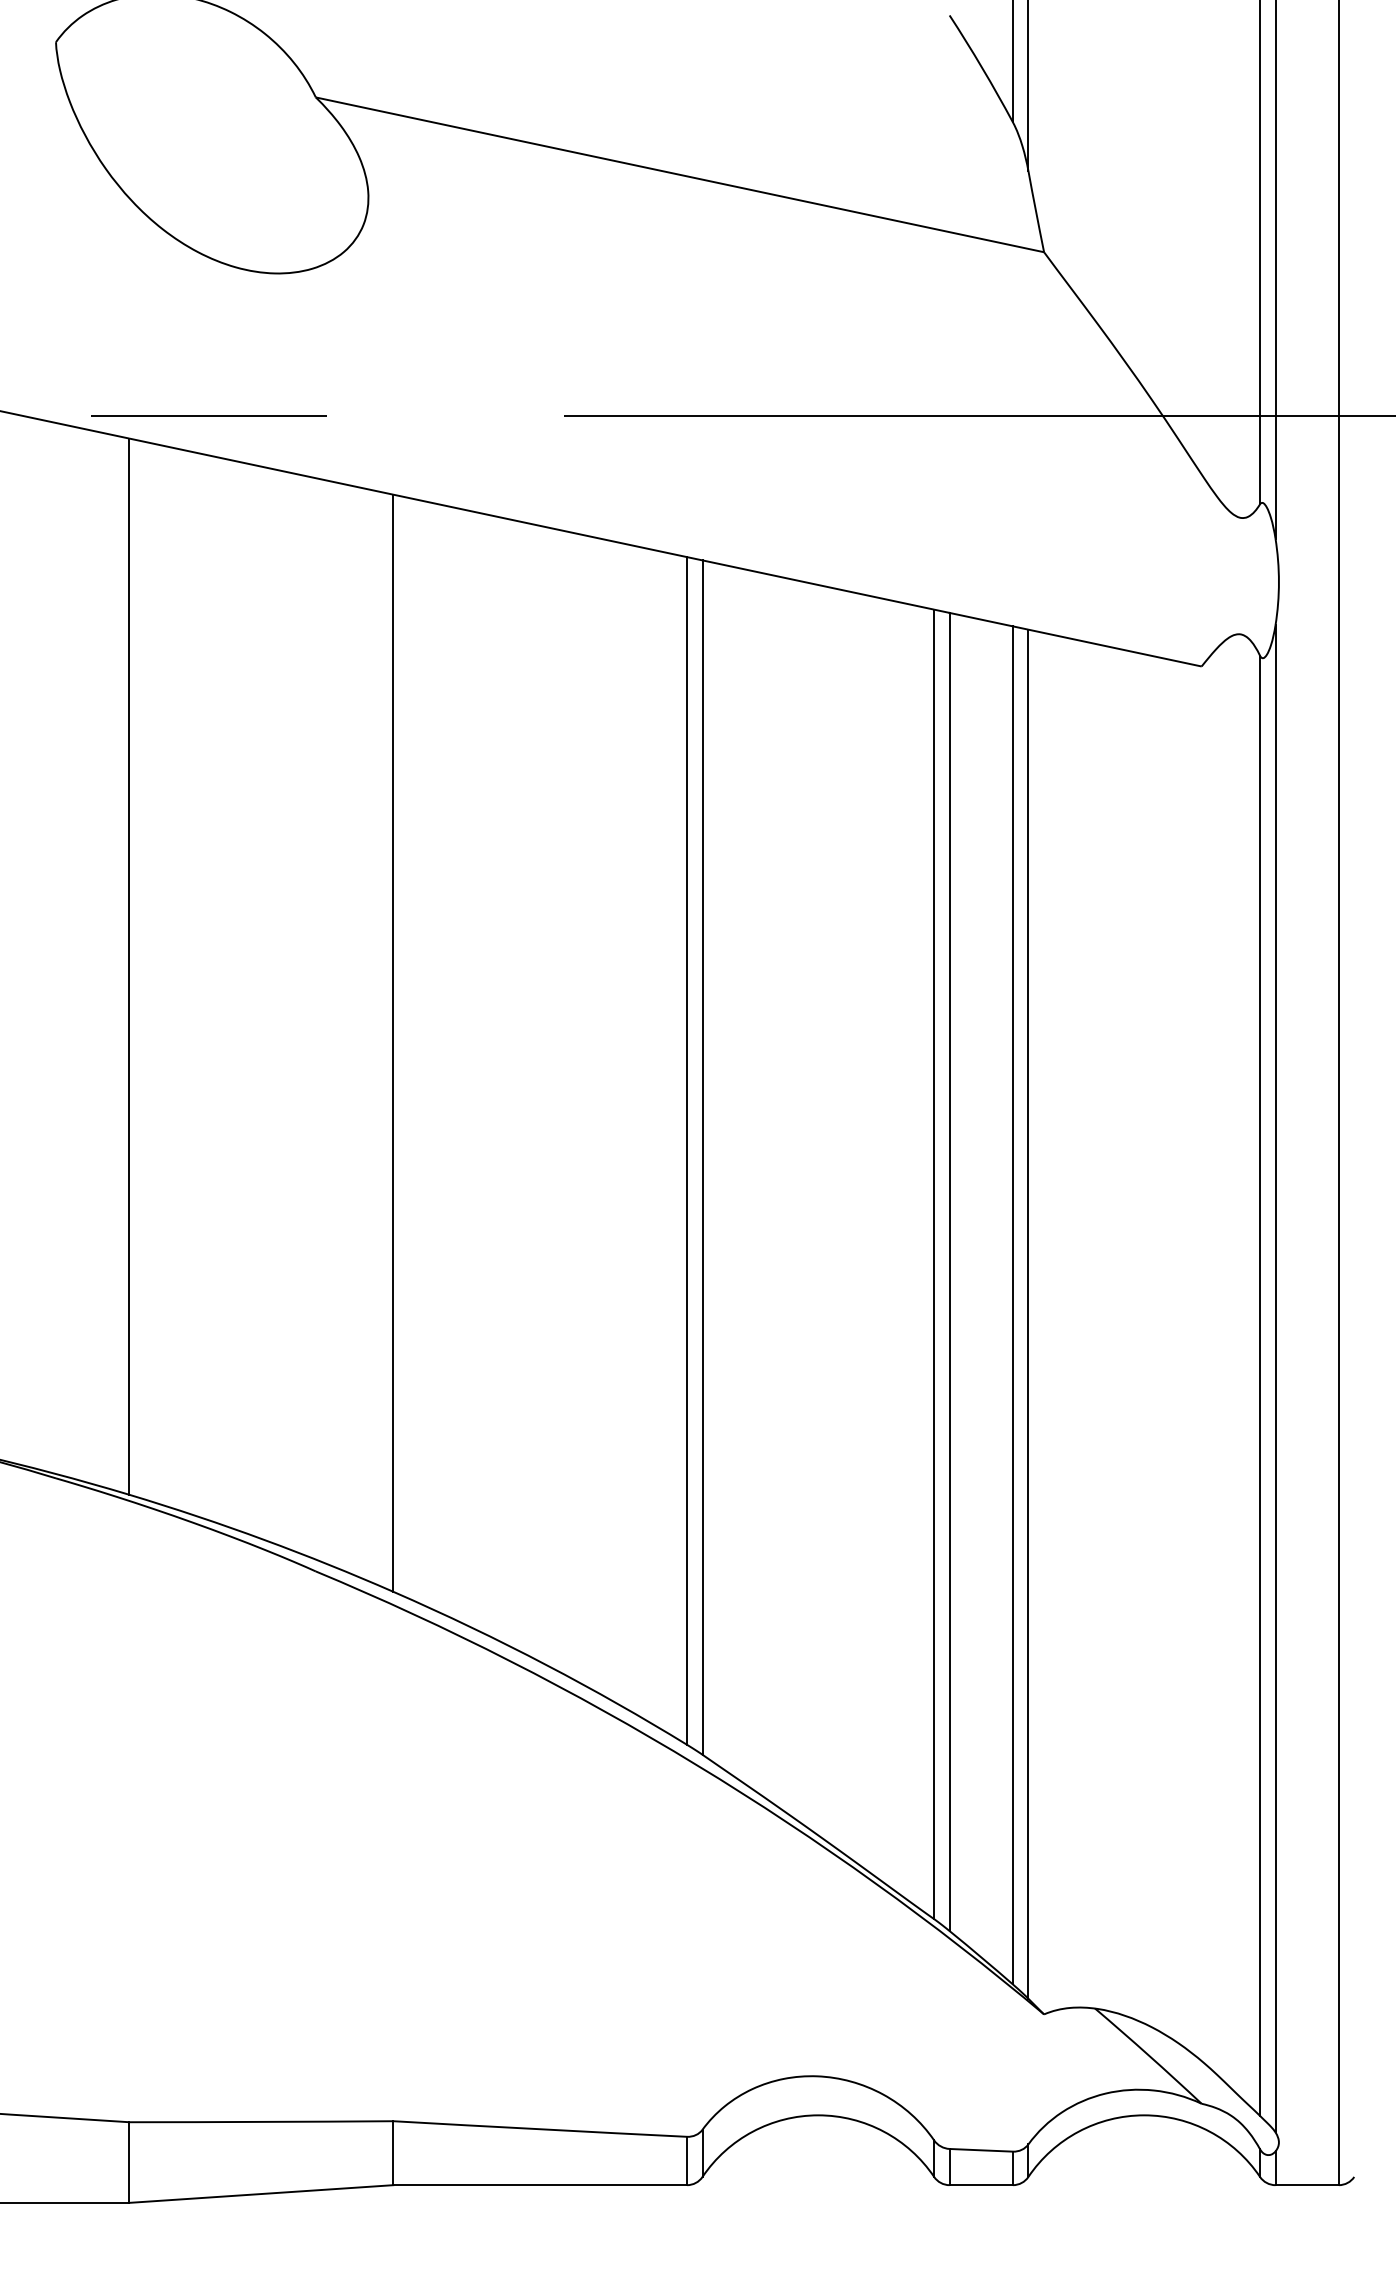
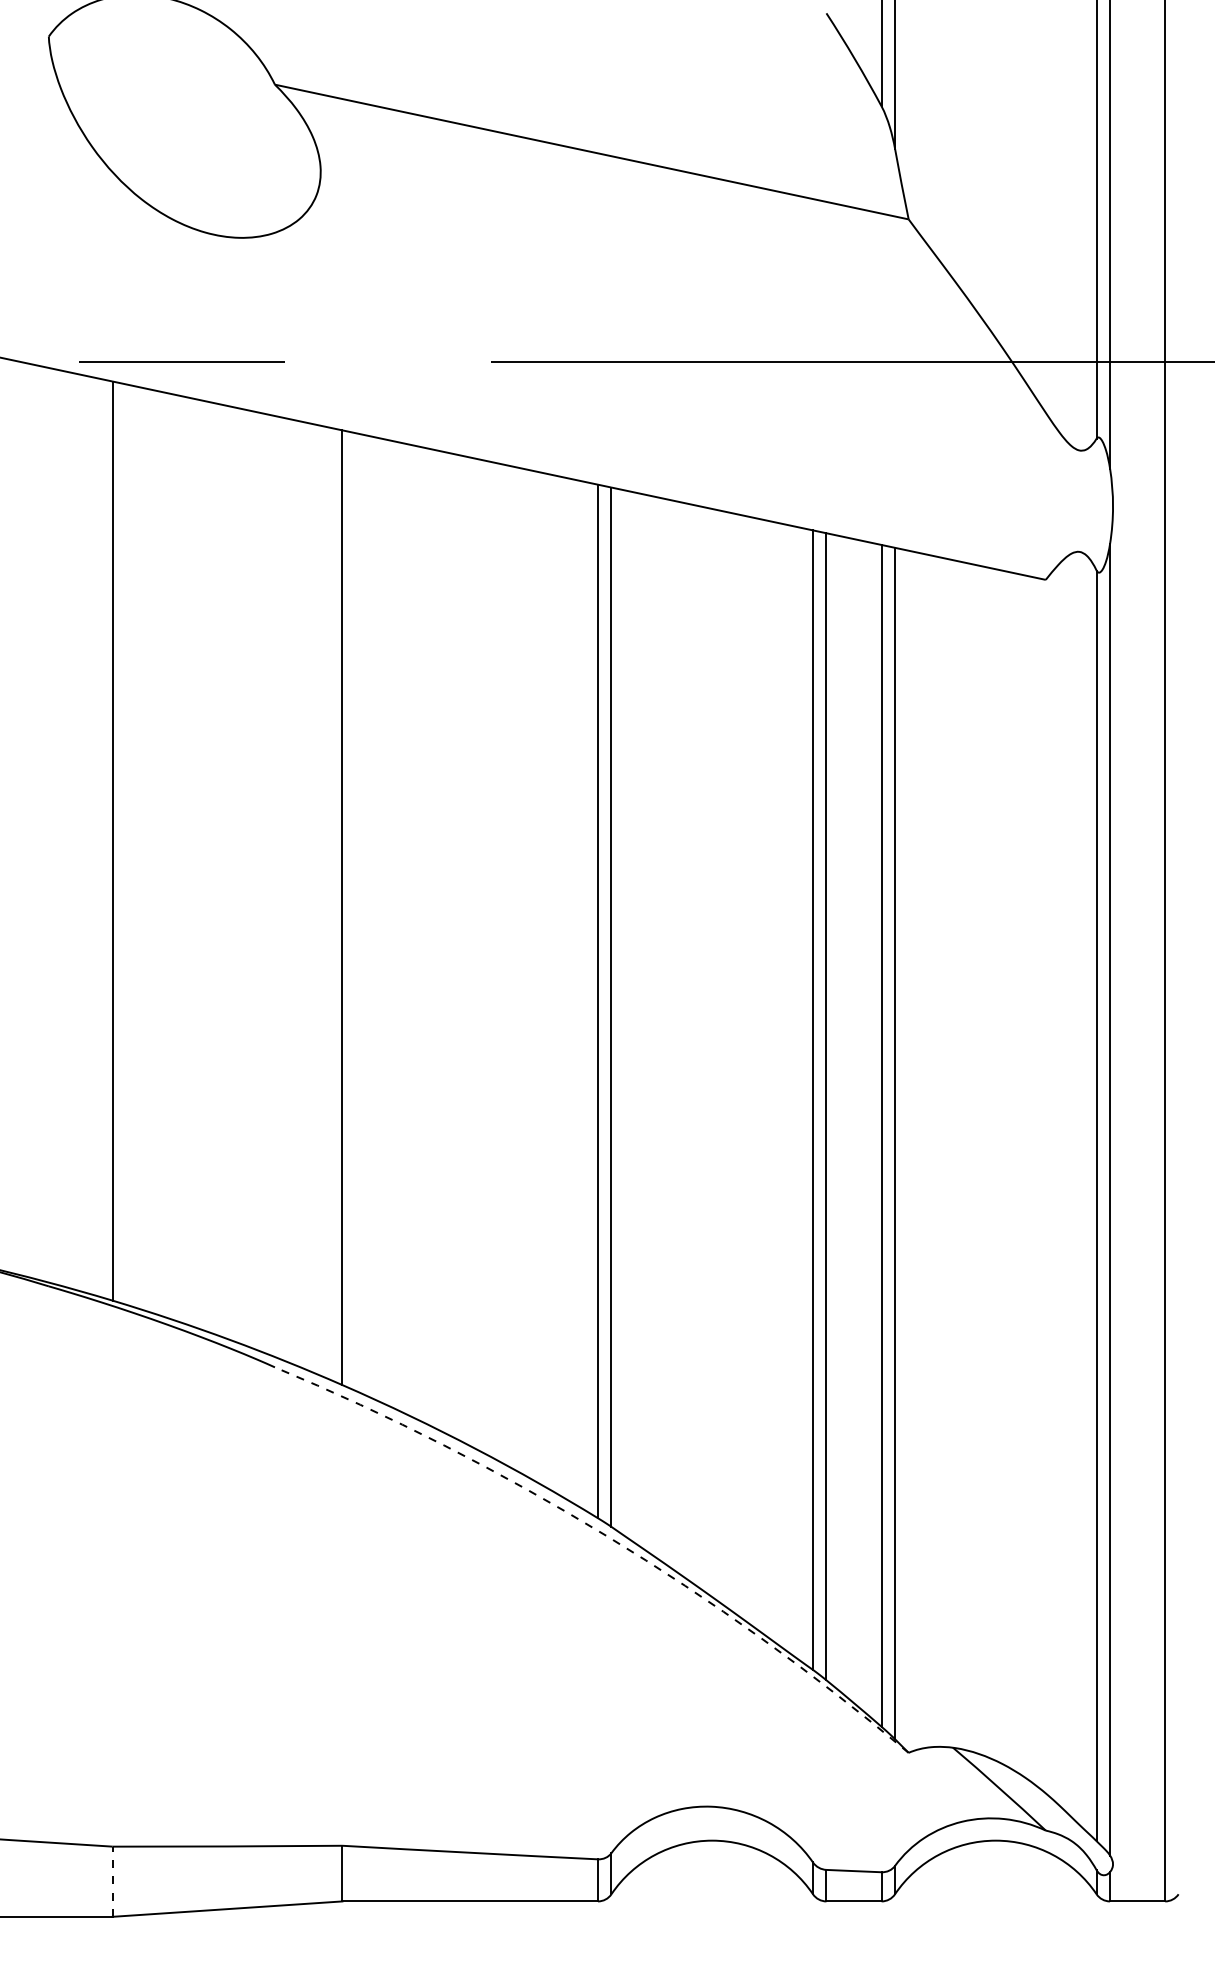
arc: (696, 1765) -> (606, 1536), solid -> dashed
line: (129, 2162) -> (112, 1881), solid -> dashed

